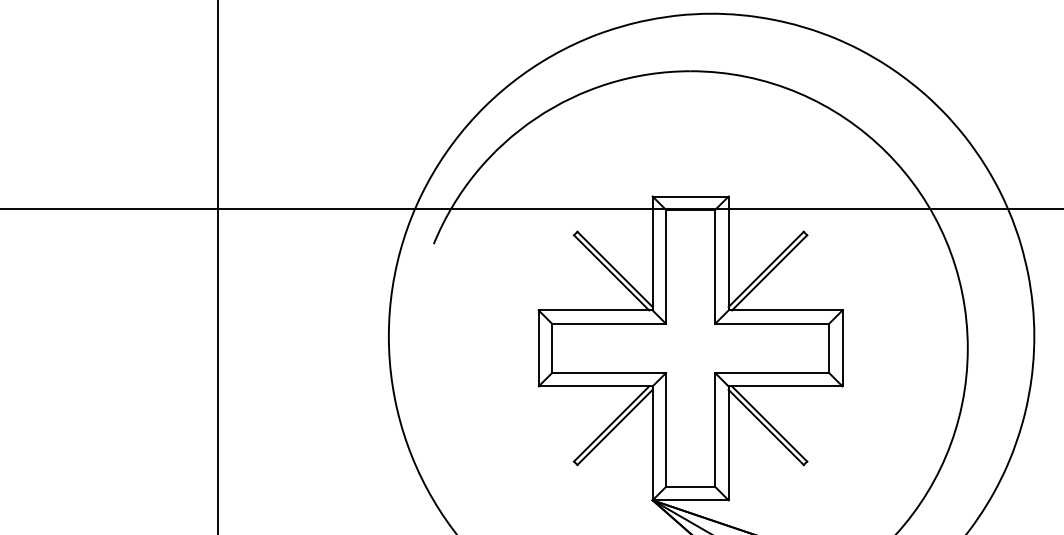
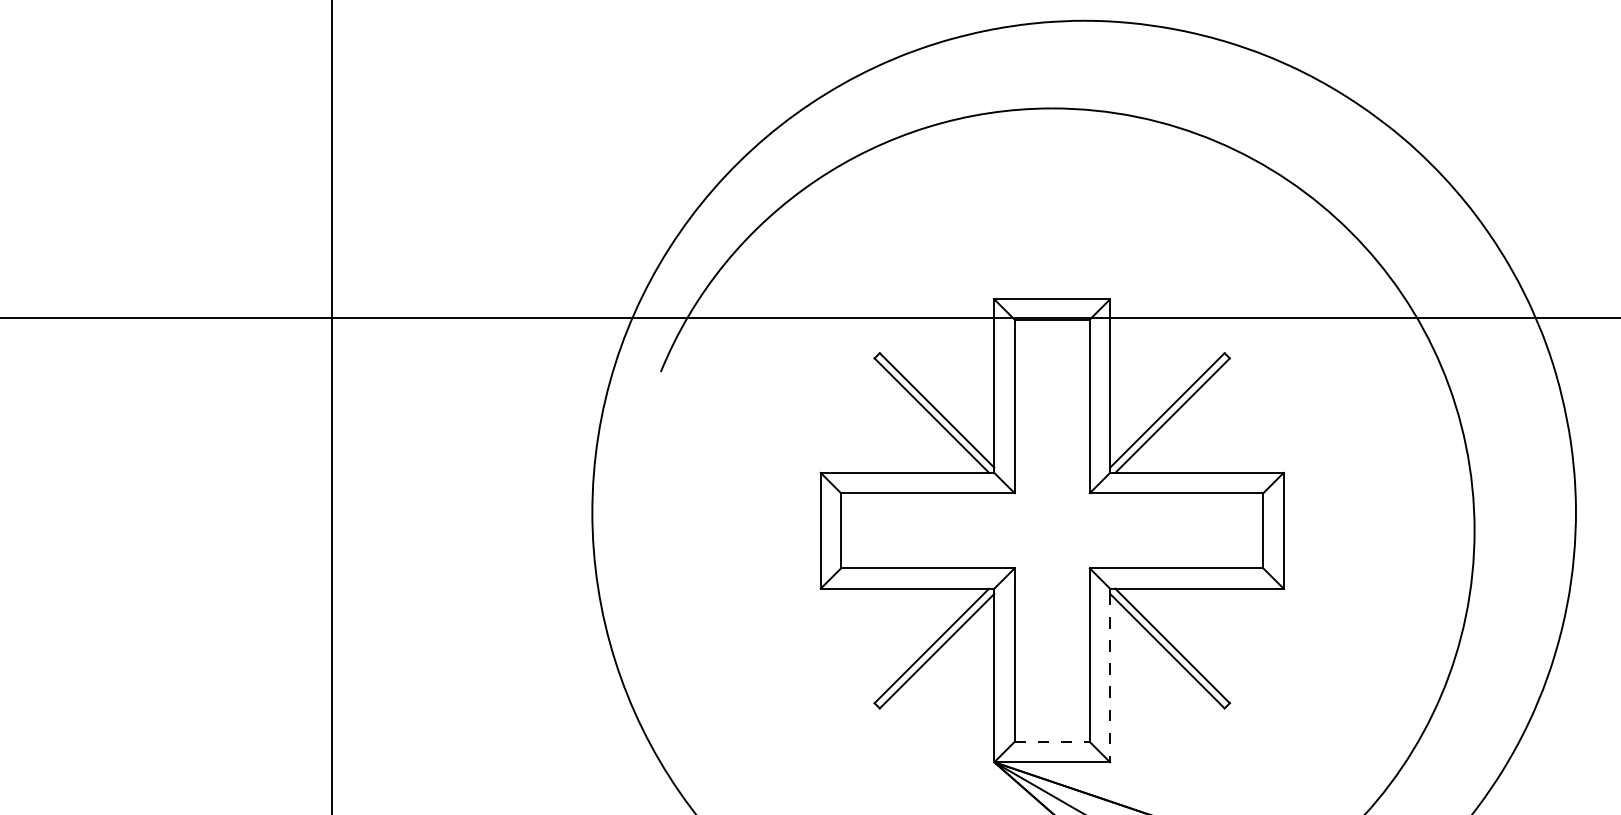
line: (728, 445) -> (1109, 678), solid -> dashed
line: (690, 487) -> (1052, 742), solid -> dashed

